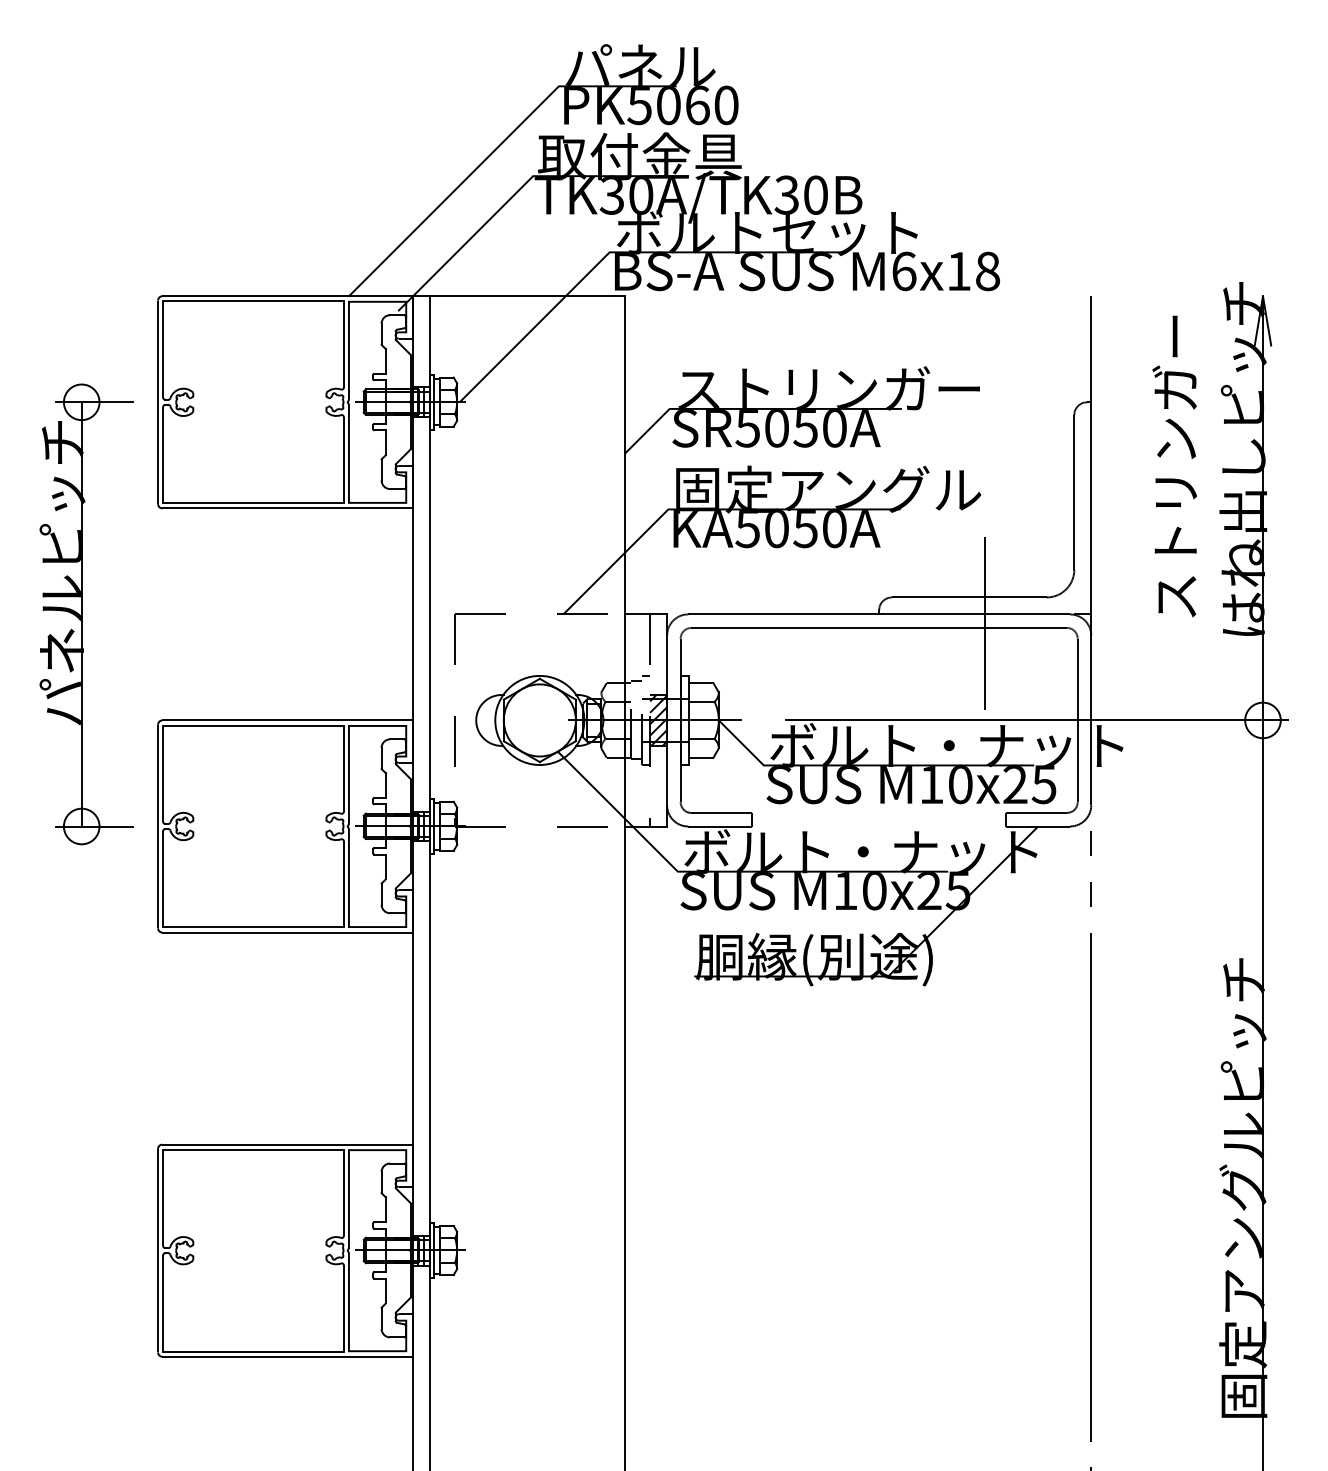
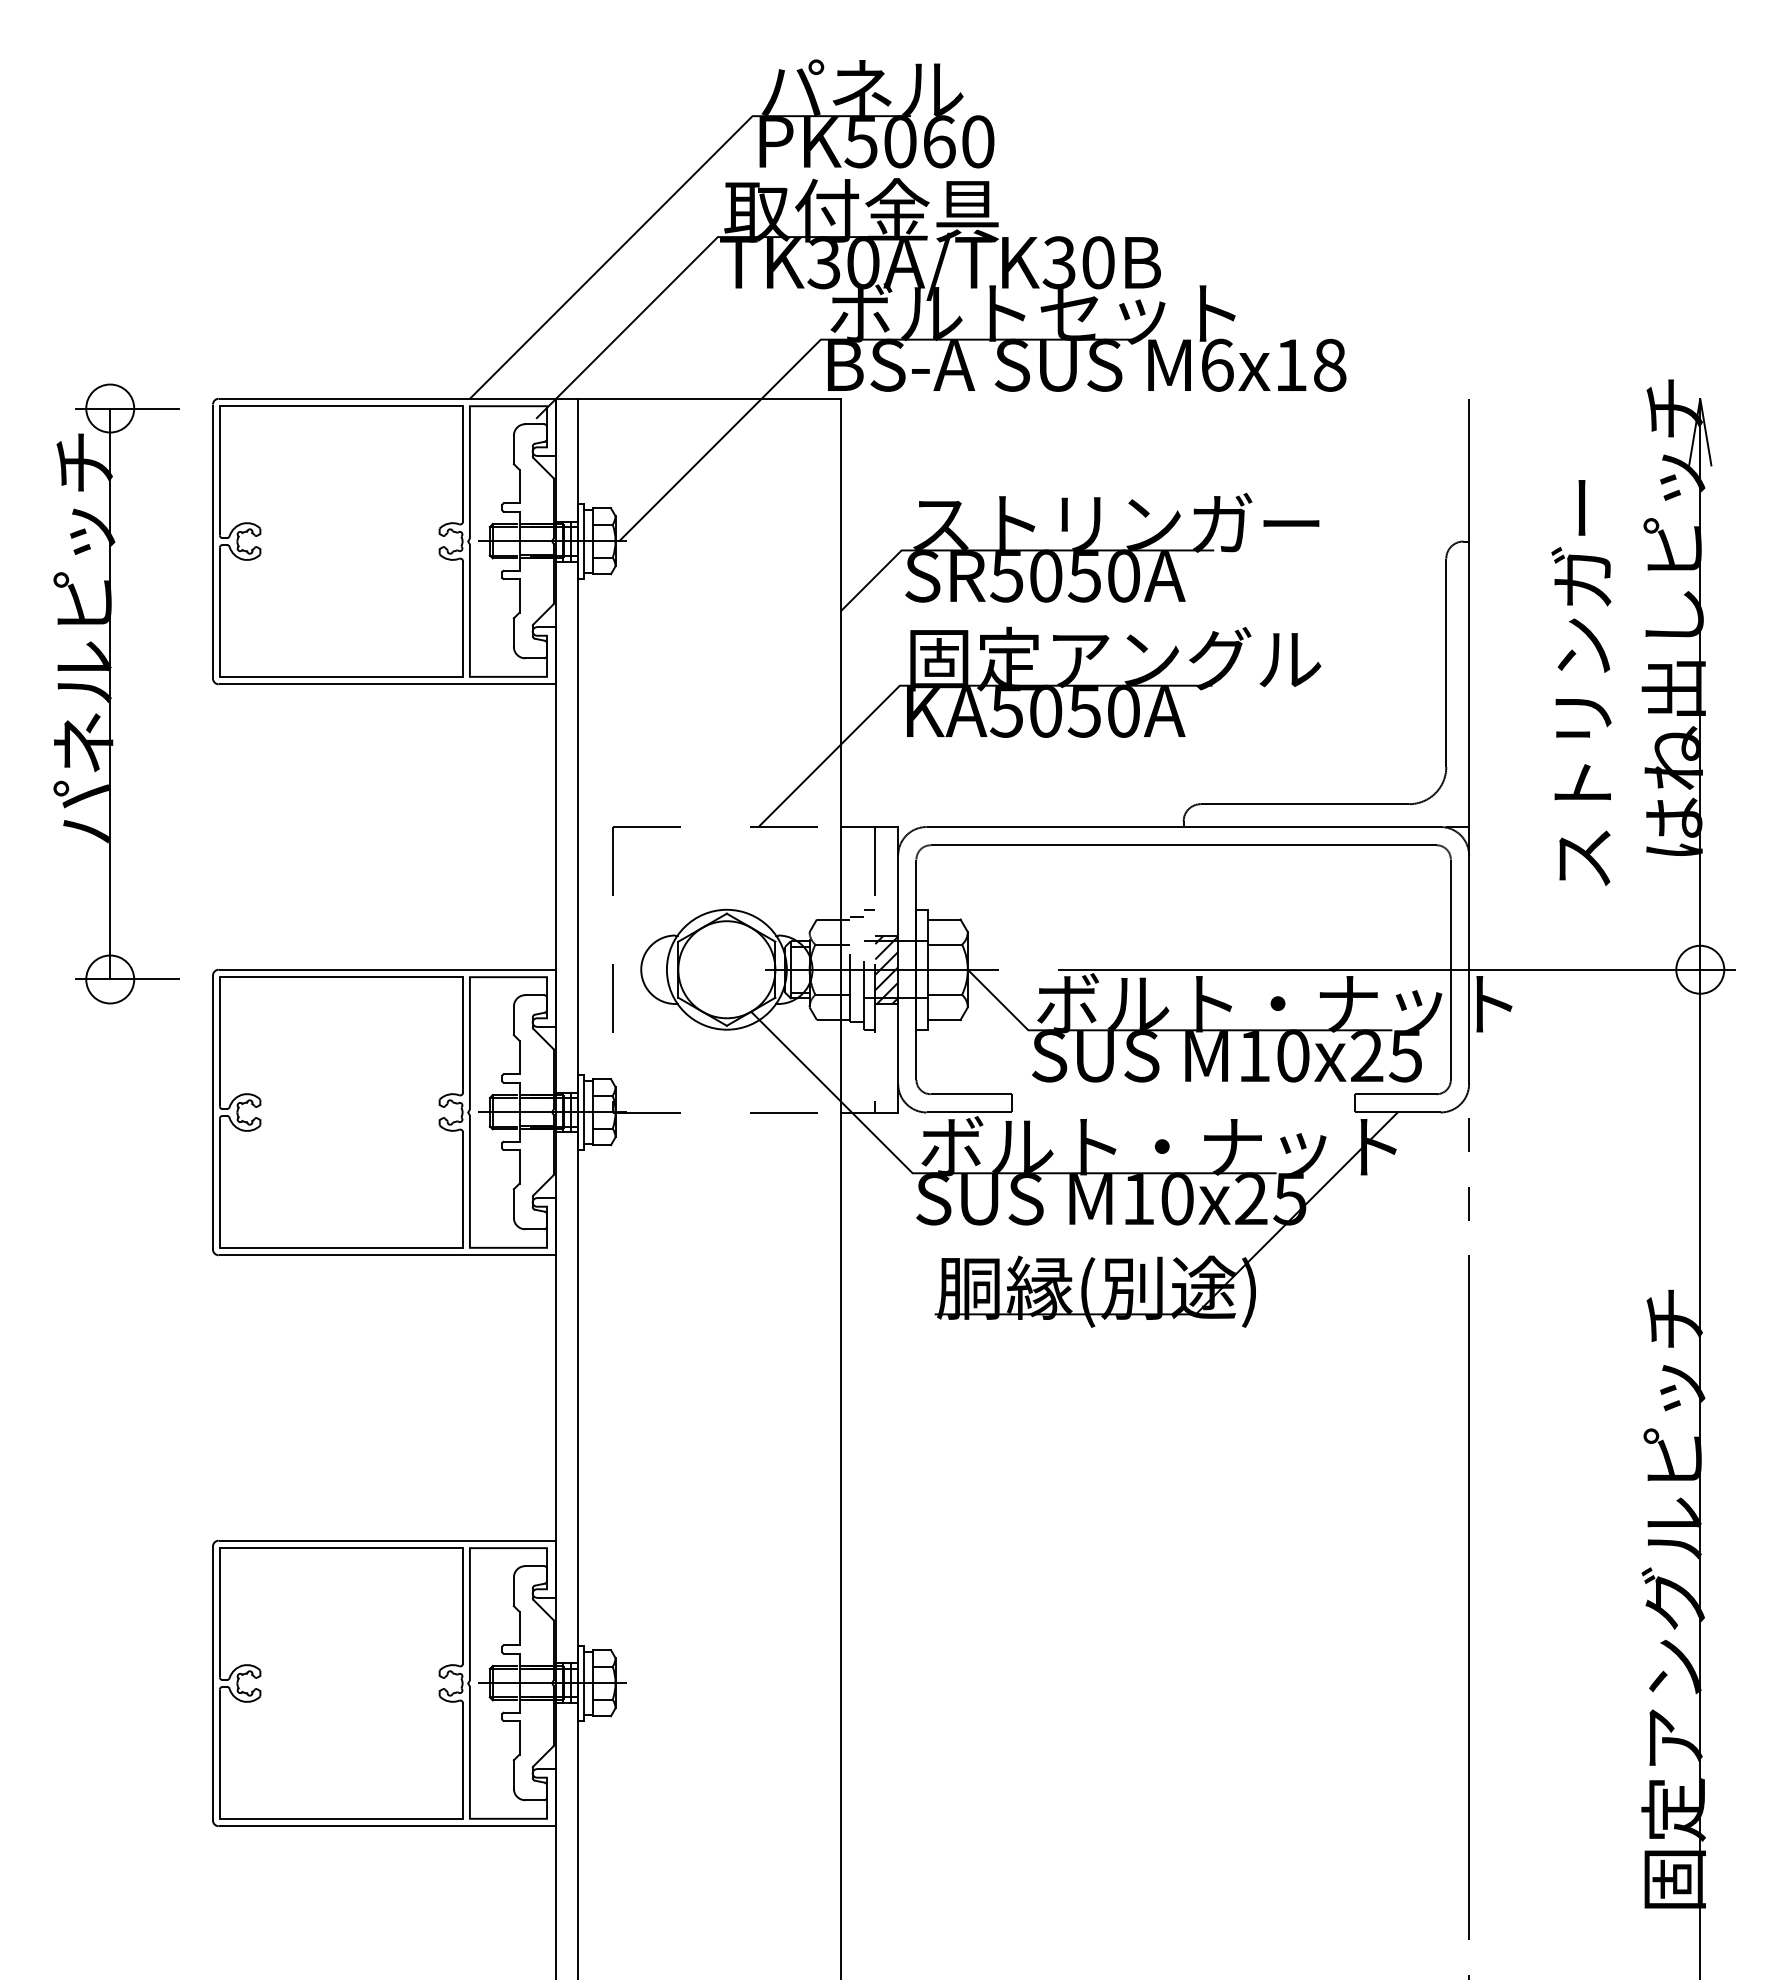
text: (1174, 466) -> (1581, 682), moved
part: (86, 614) -> (116, 693), moved
line: (985, 623) -> (1326, 839), removed

